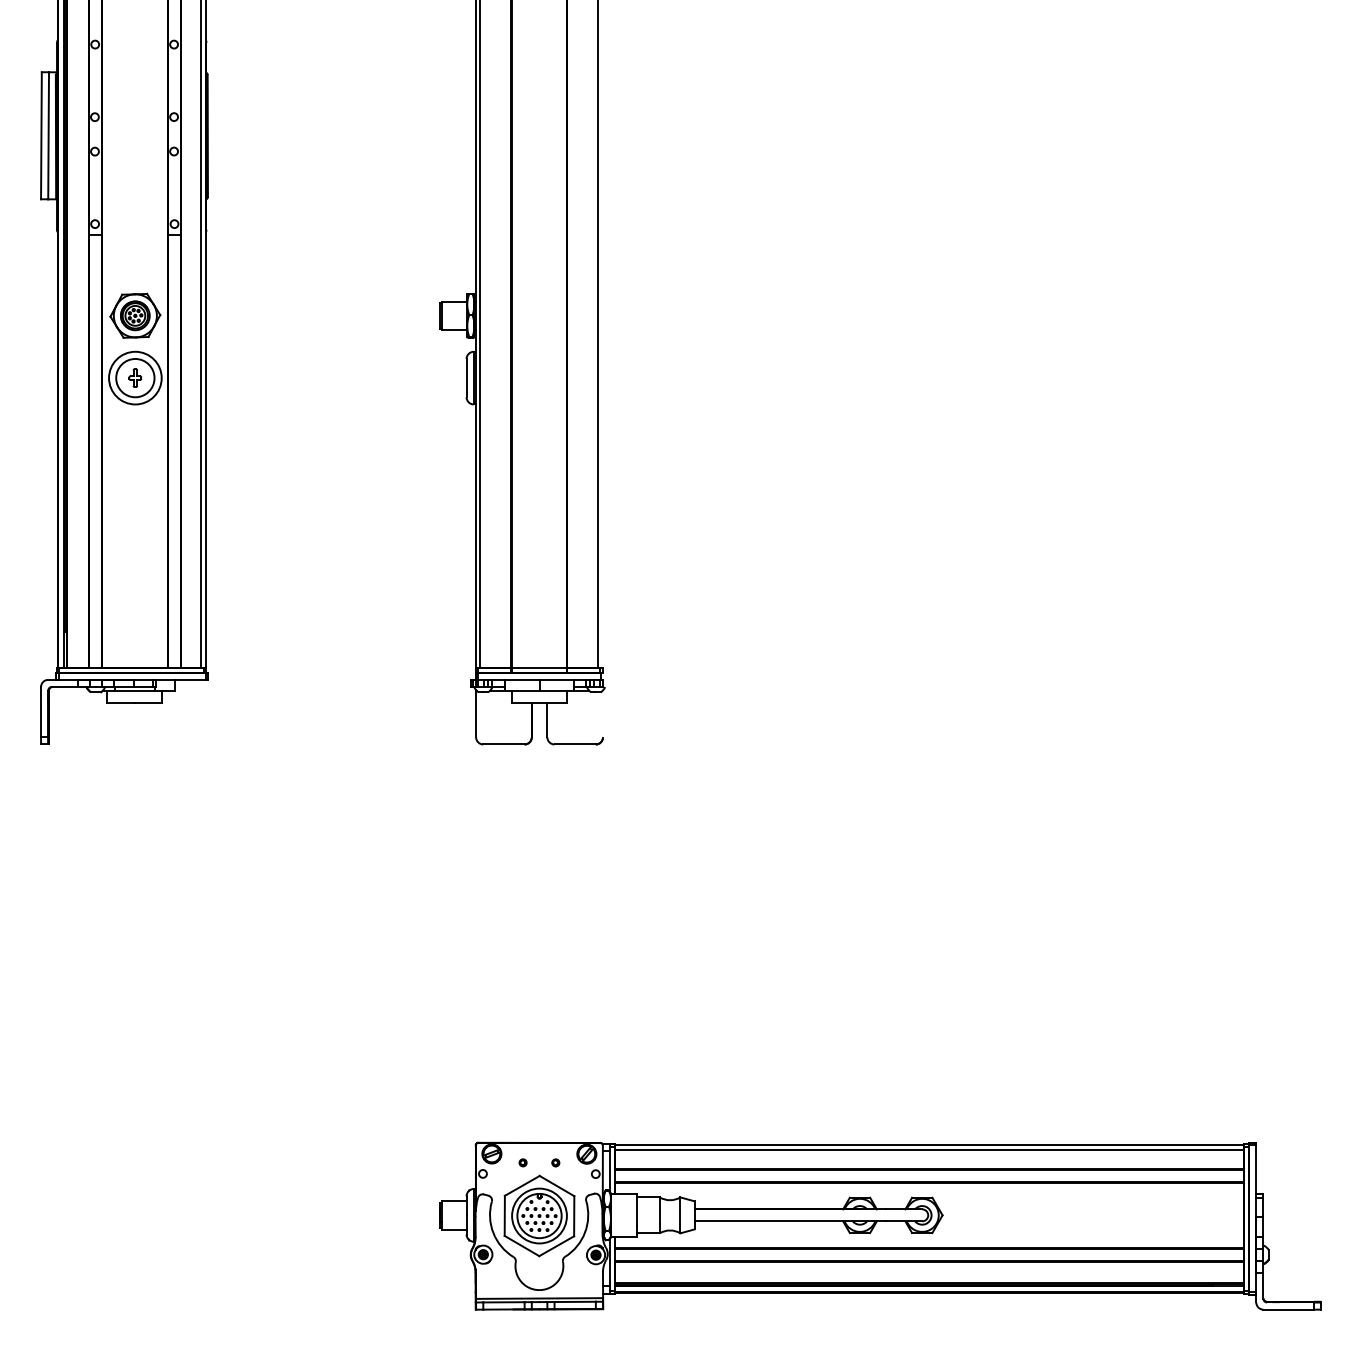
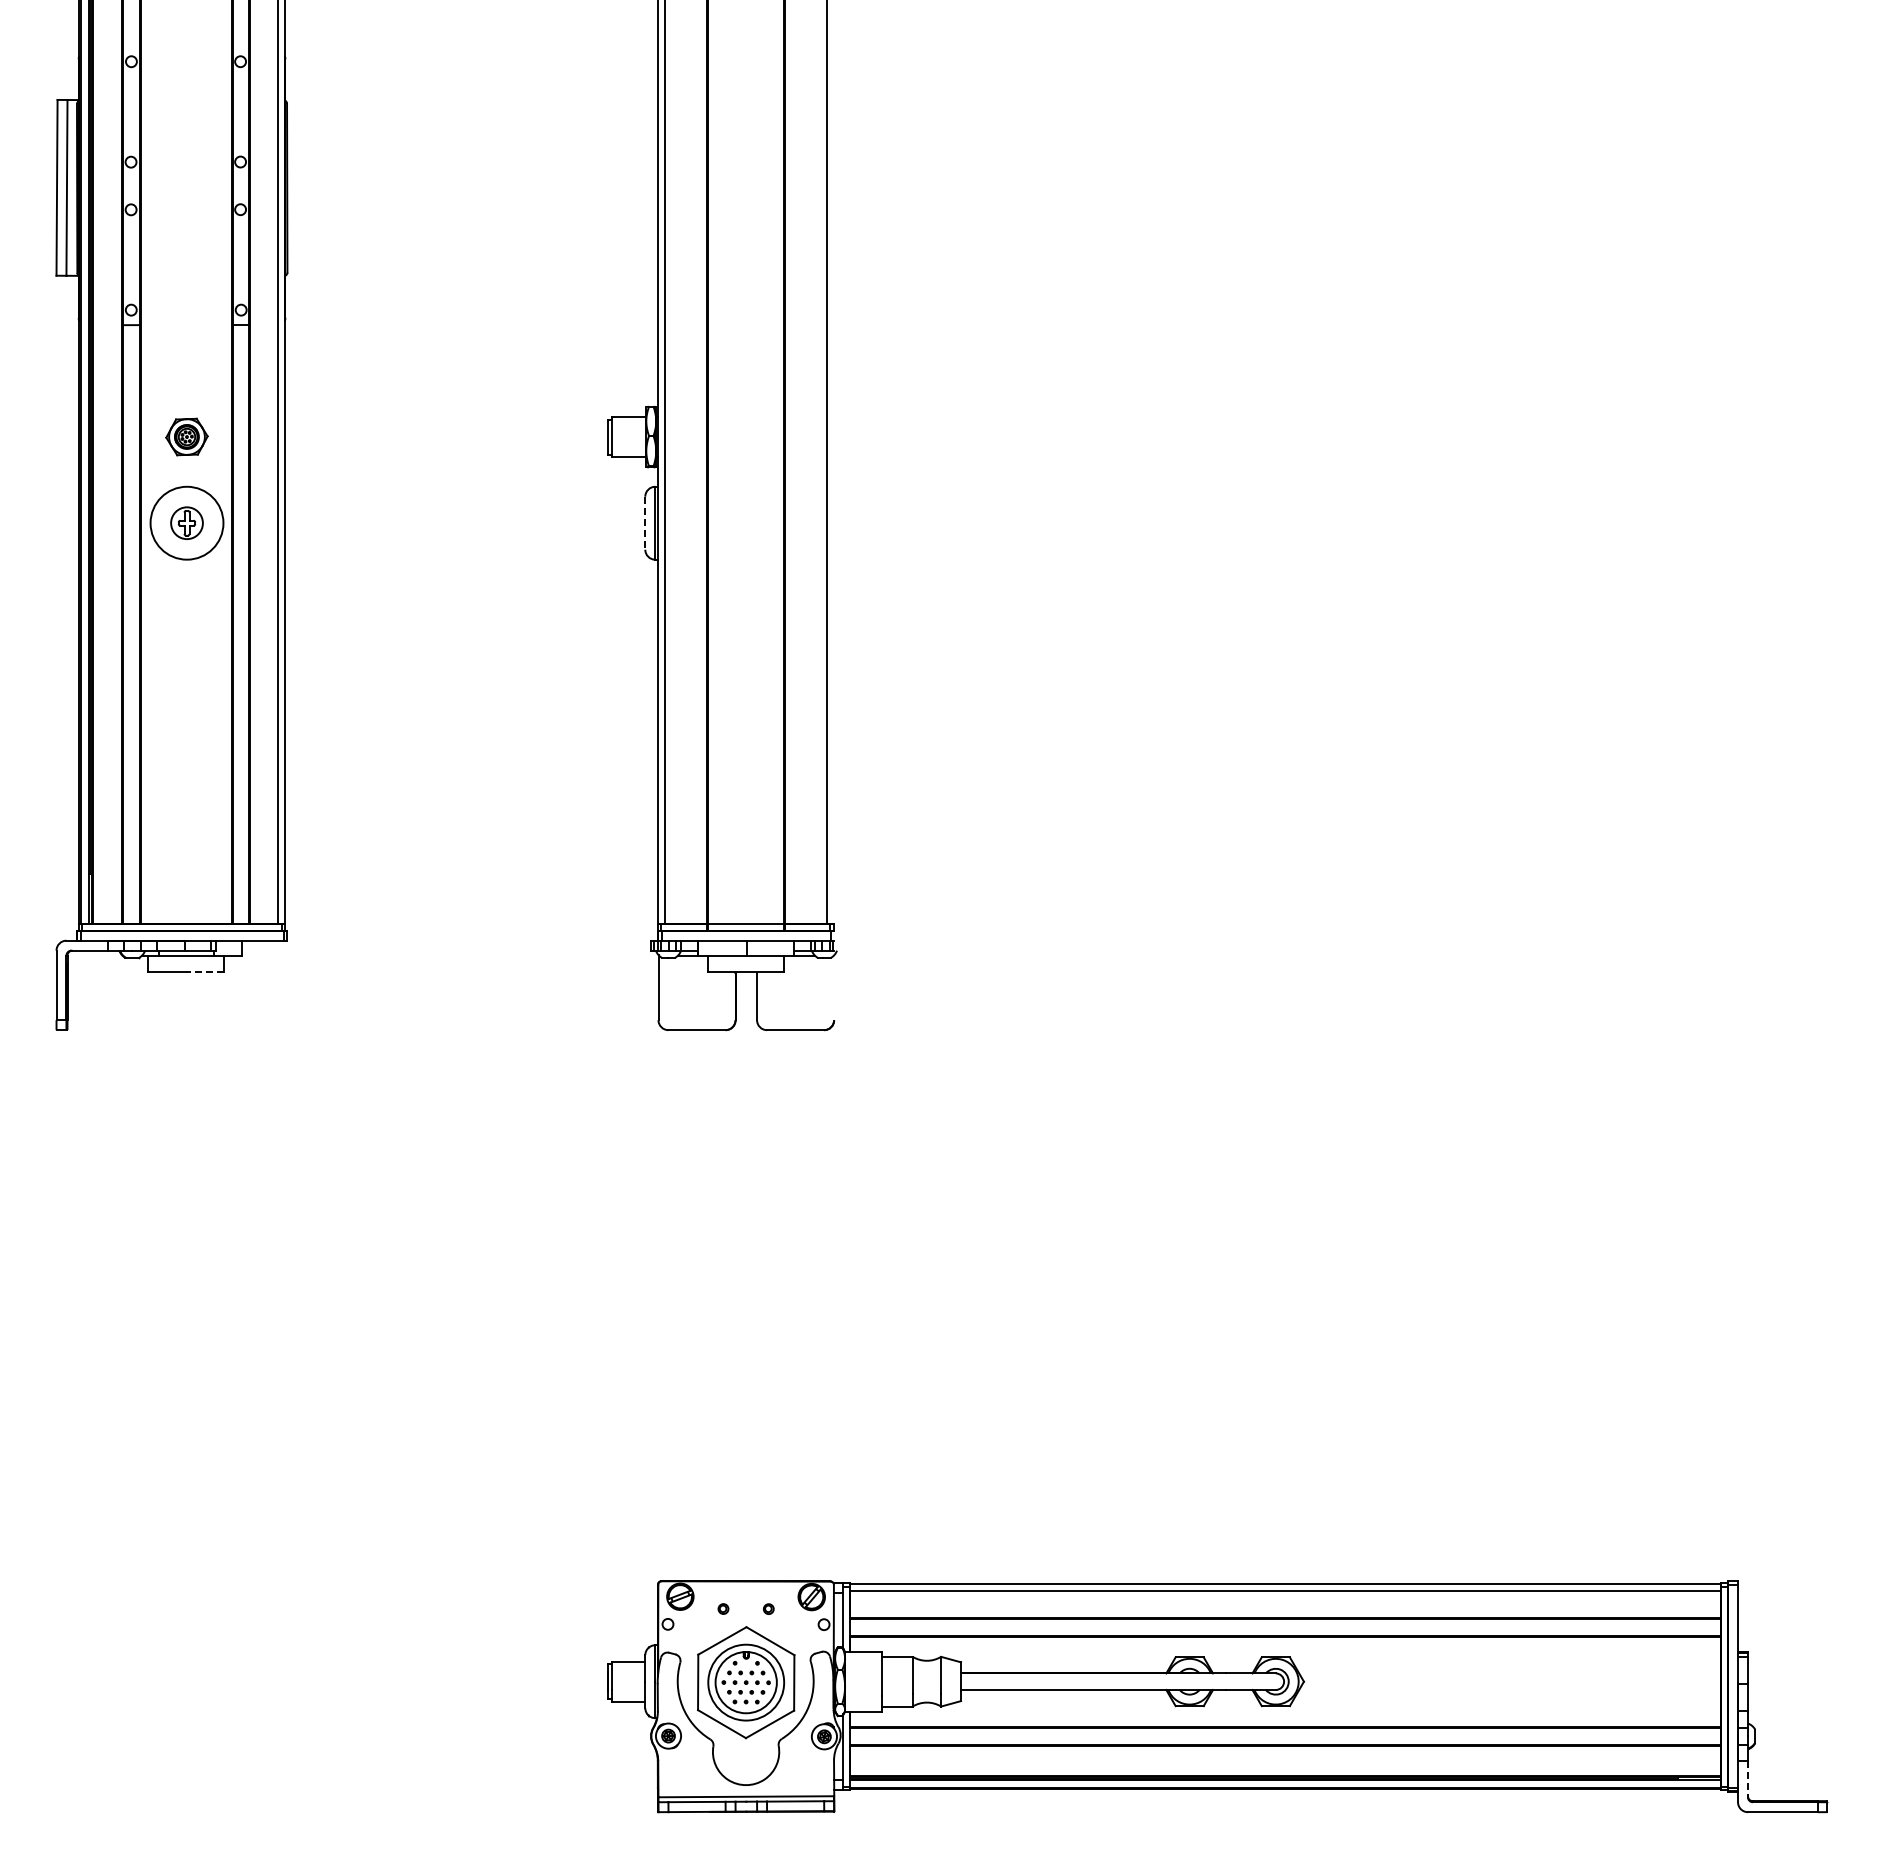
part: (135, 315) -> (186, 436), size x0.6
circle: (135, 377) -> (186, 522), size x0.6
line: (466, 378) -> (645, 523), solid -> dashed
line: (148, 702) -> (205, 972), solid -> dashed
line: (1263, 1286) -> (1747, 1779), solid -> dashed

